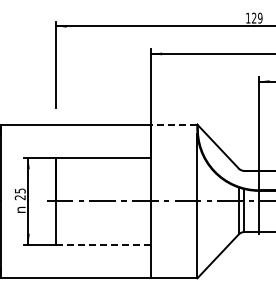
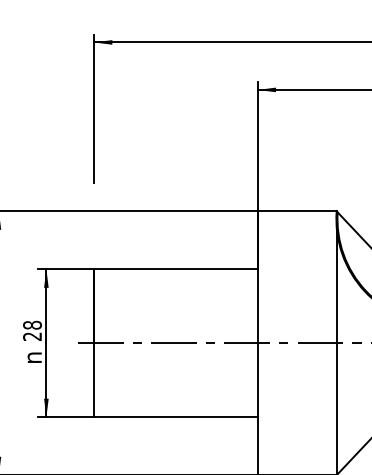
line: (173, 124) -> (295, 211), dashed -> solid
text: (19, 190) -> (31, 324), 25 -> 28
line: (103, 244) -> (175, 417), dashed -> solid

